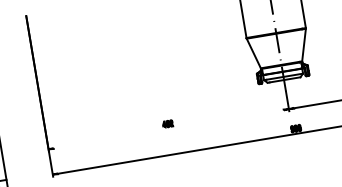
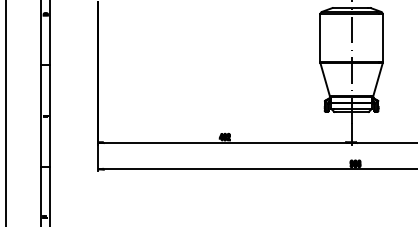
line: (168, 129) -> (224, 142), added

